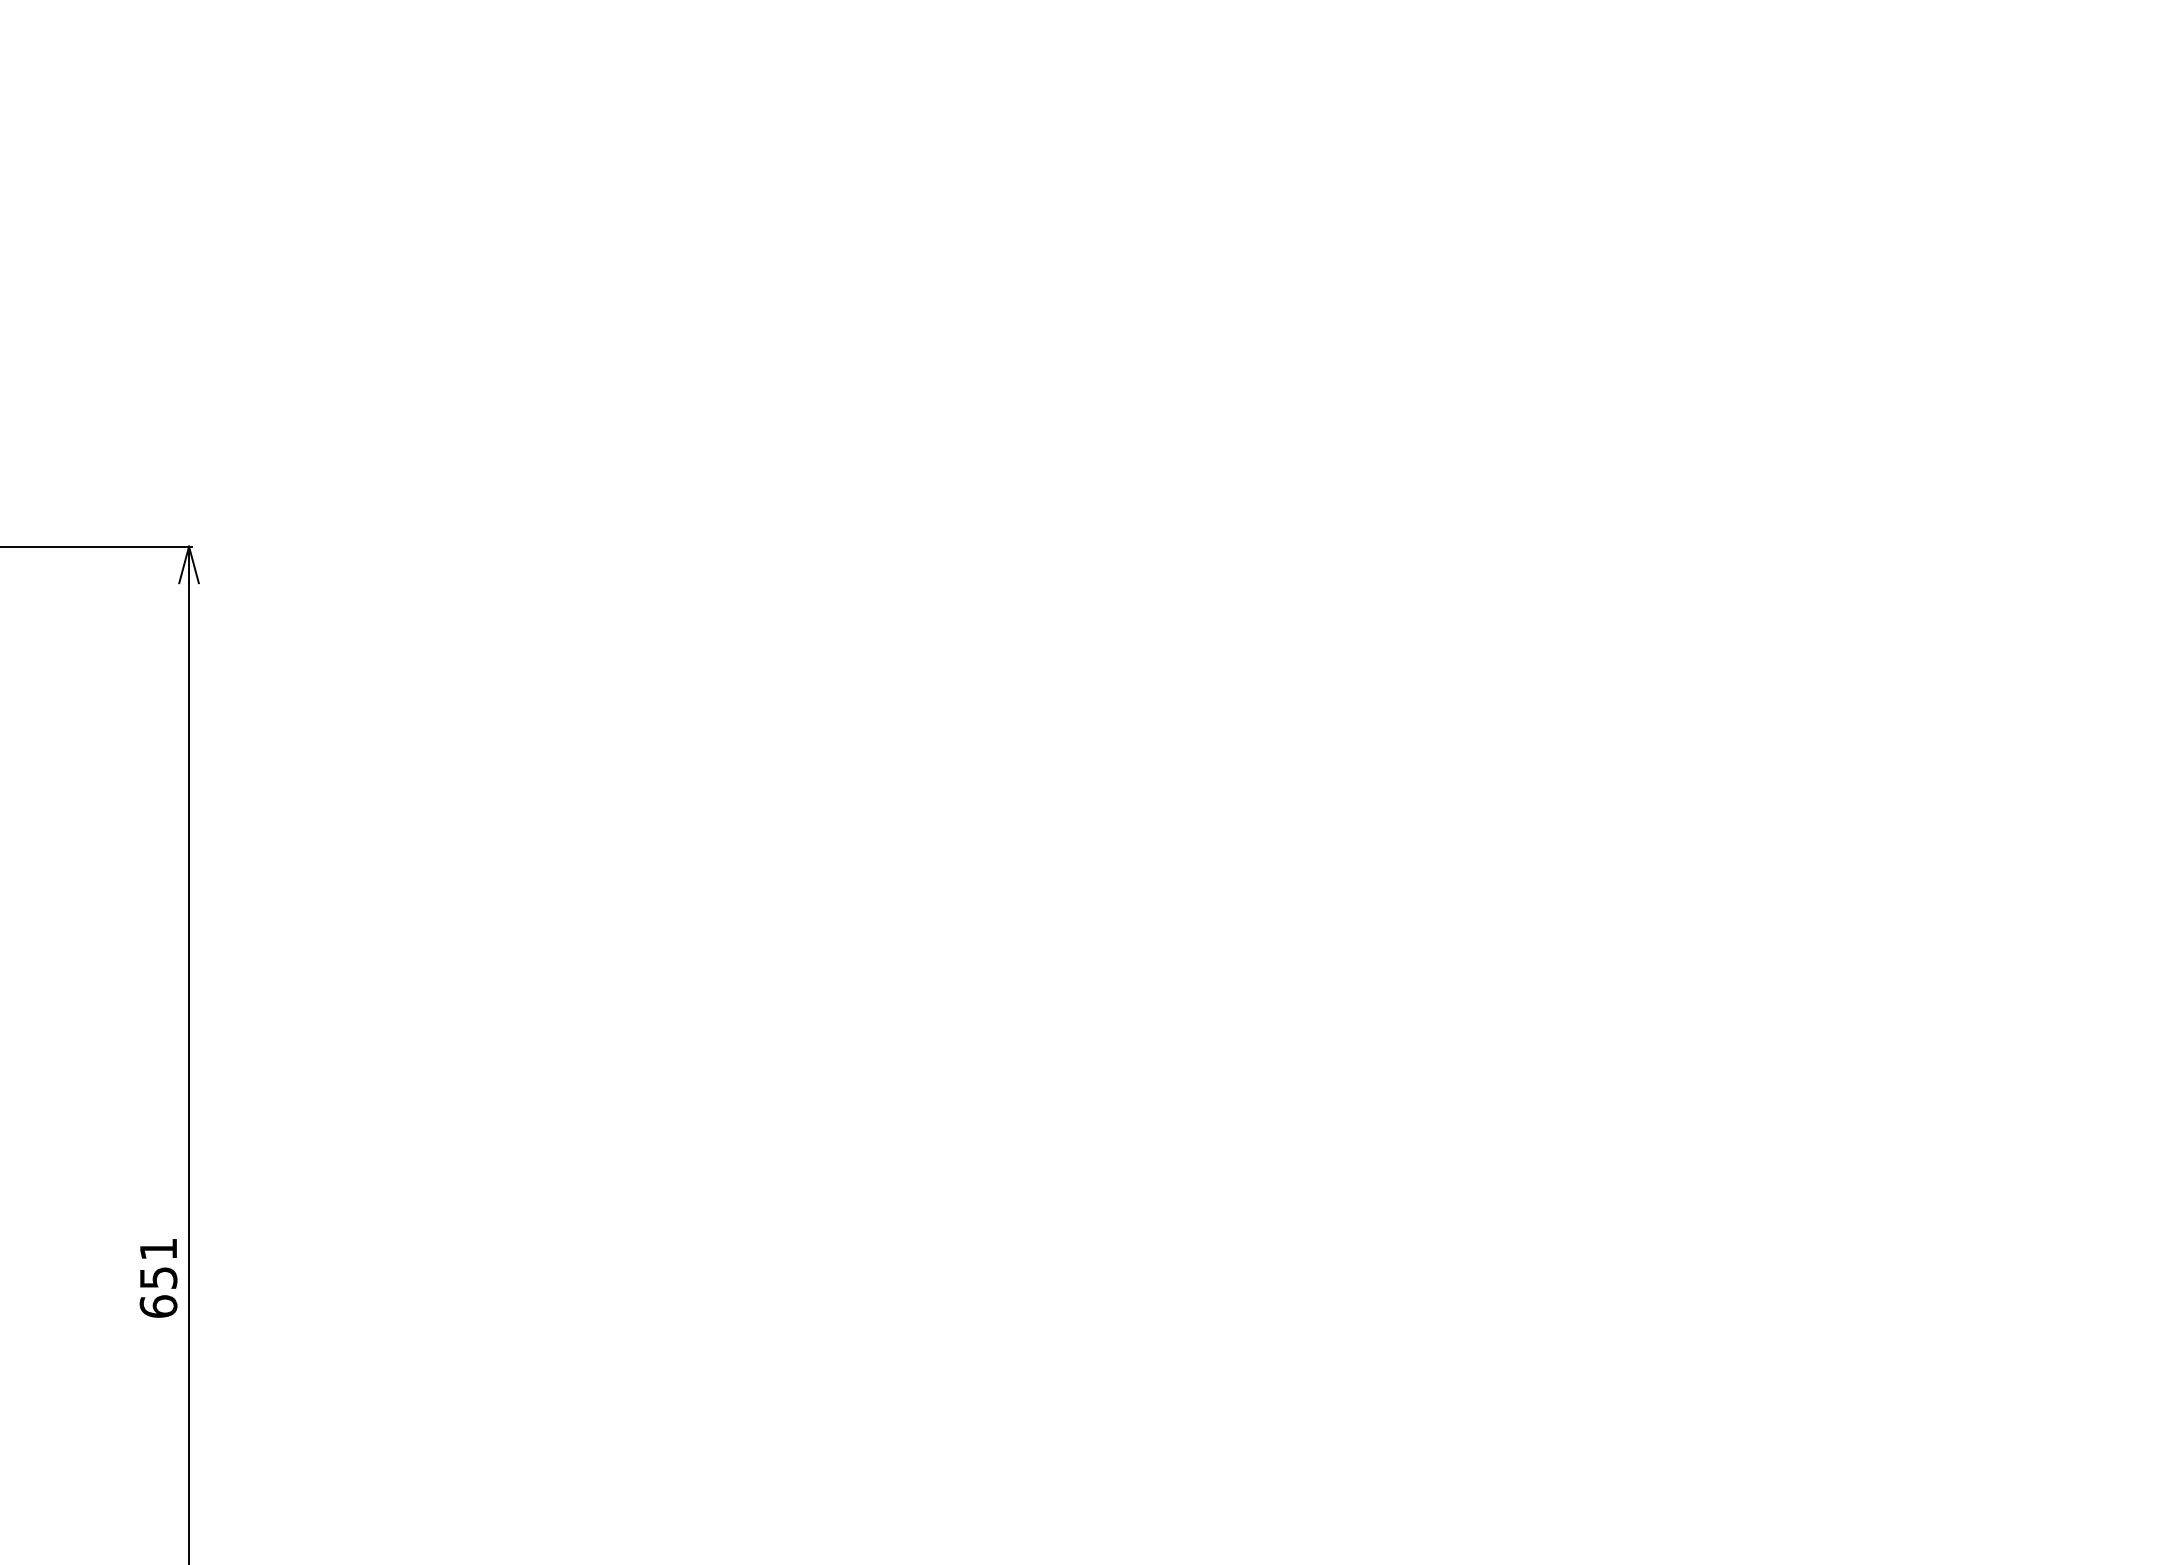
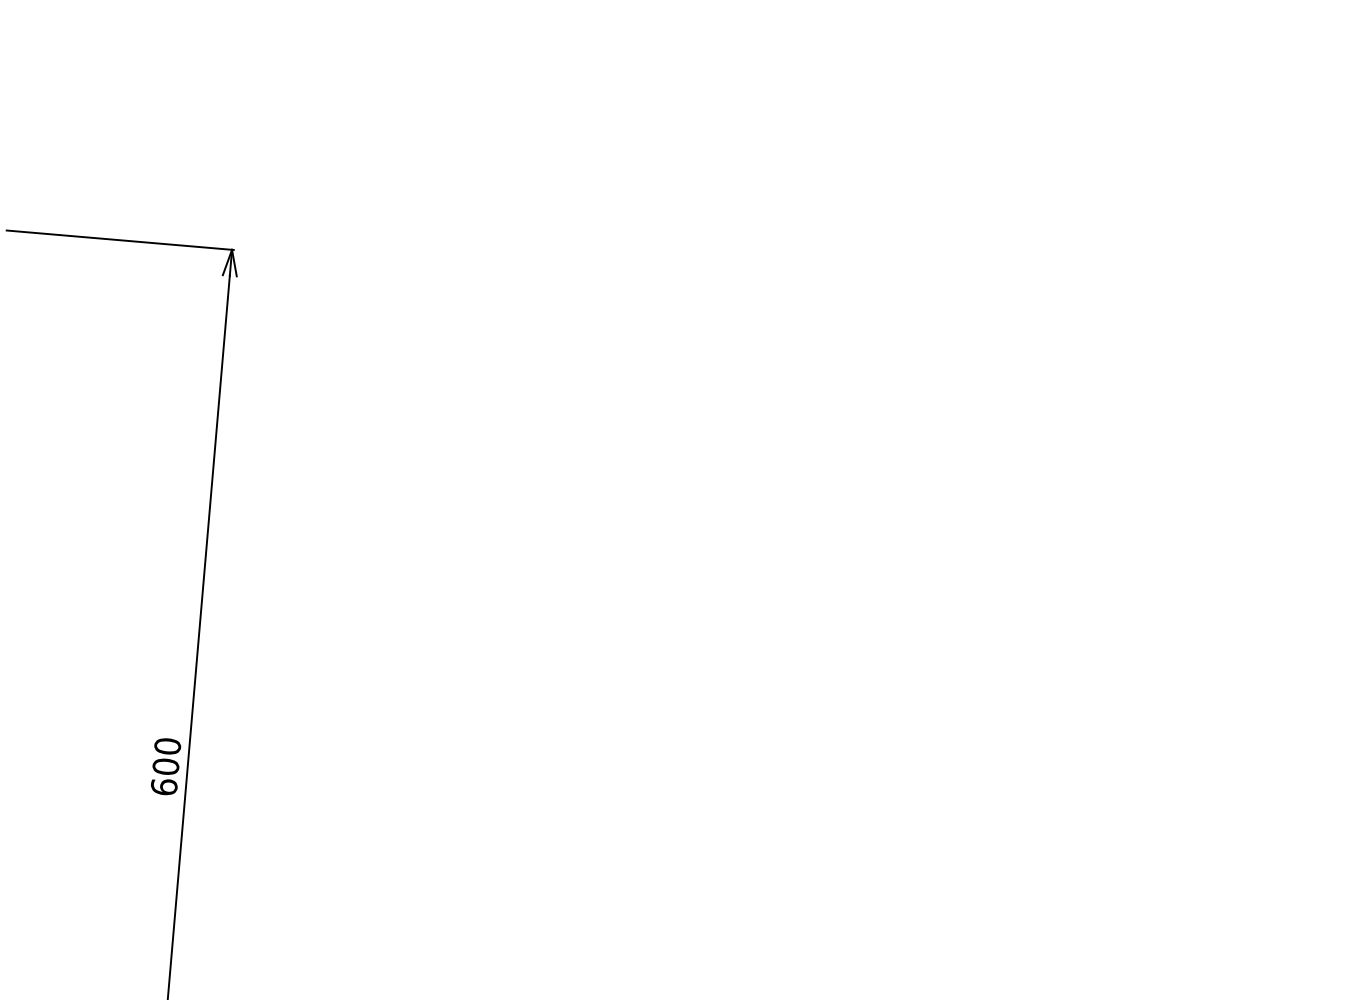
text: (158, 1263) -> (166, 756), 651 -> 600

